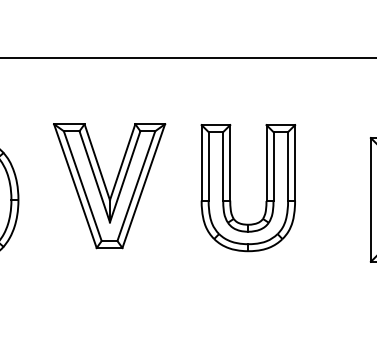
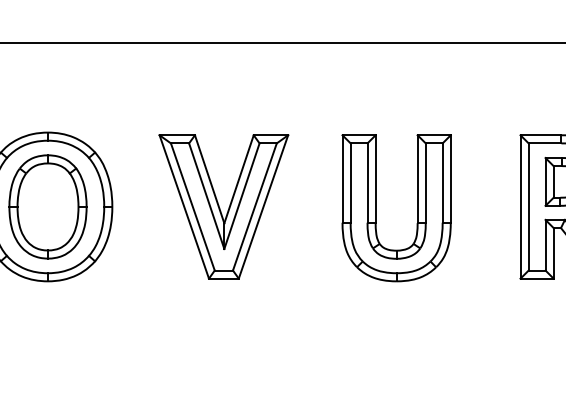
part: (109, 185) -> (223, 206), moved
part: (230, 188) -> (376, 208), moved

